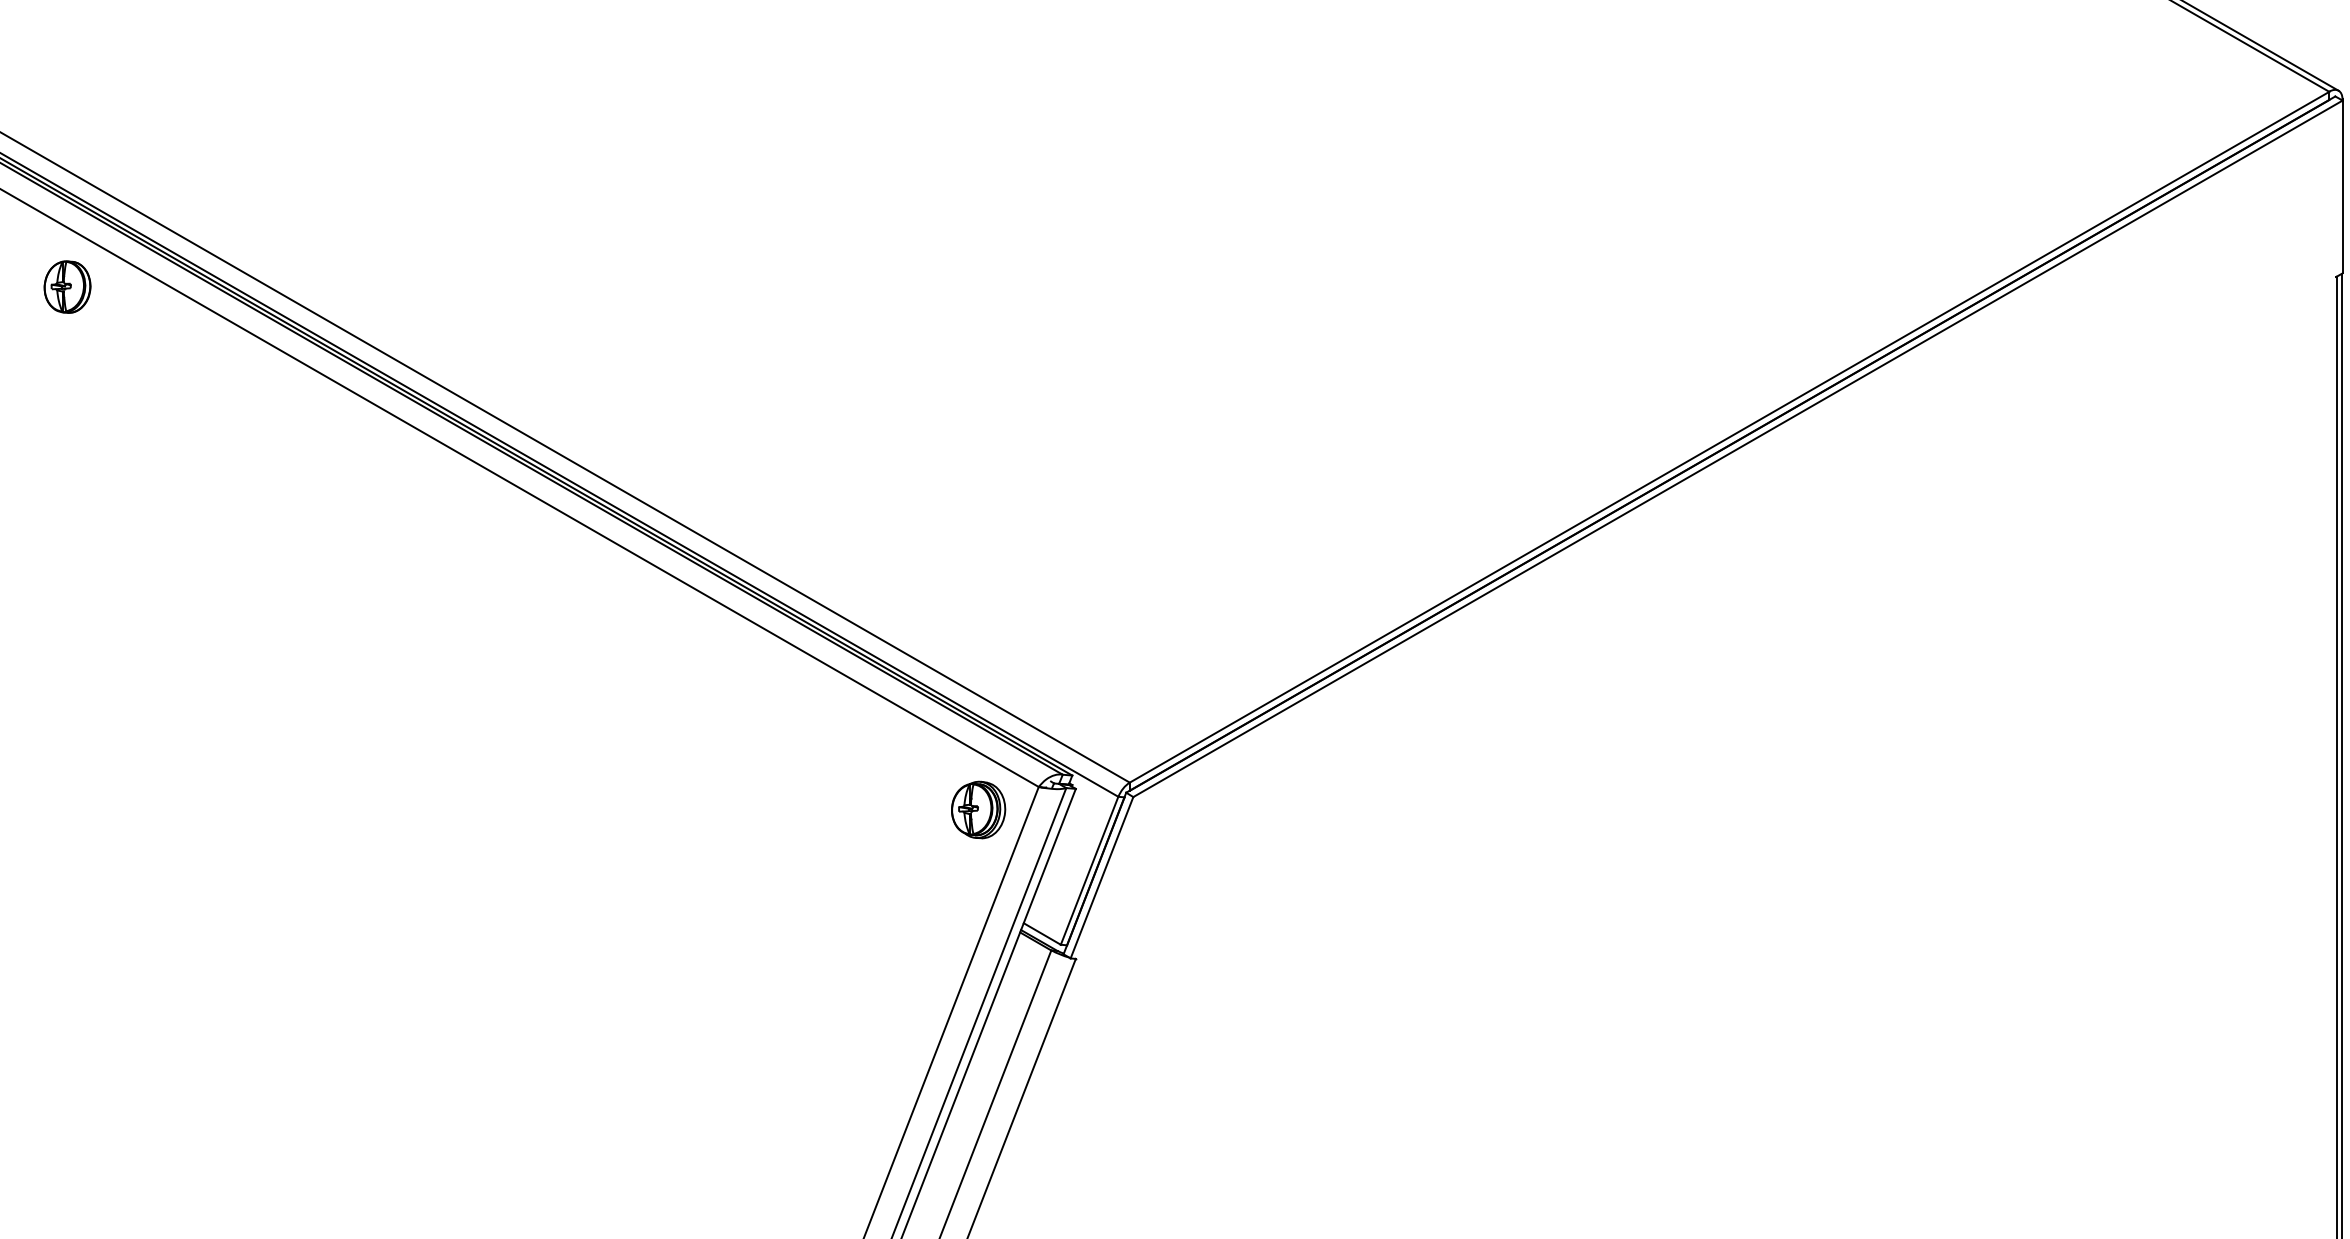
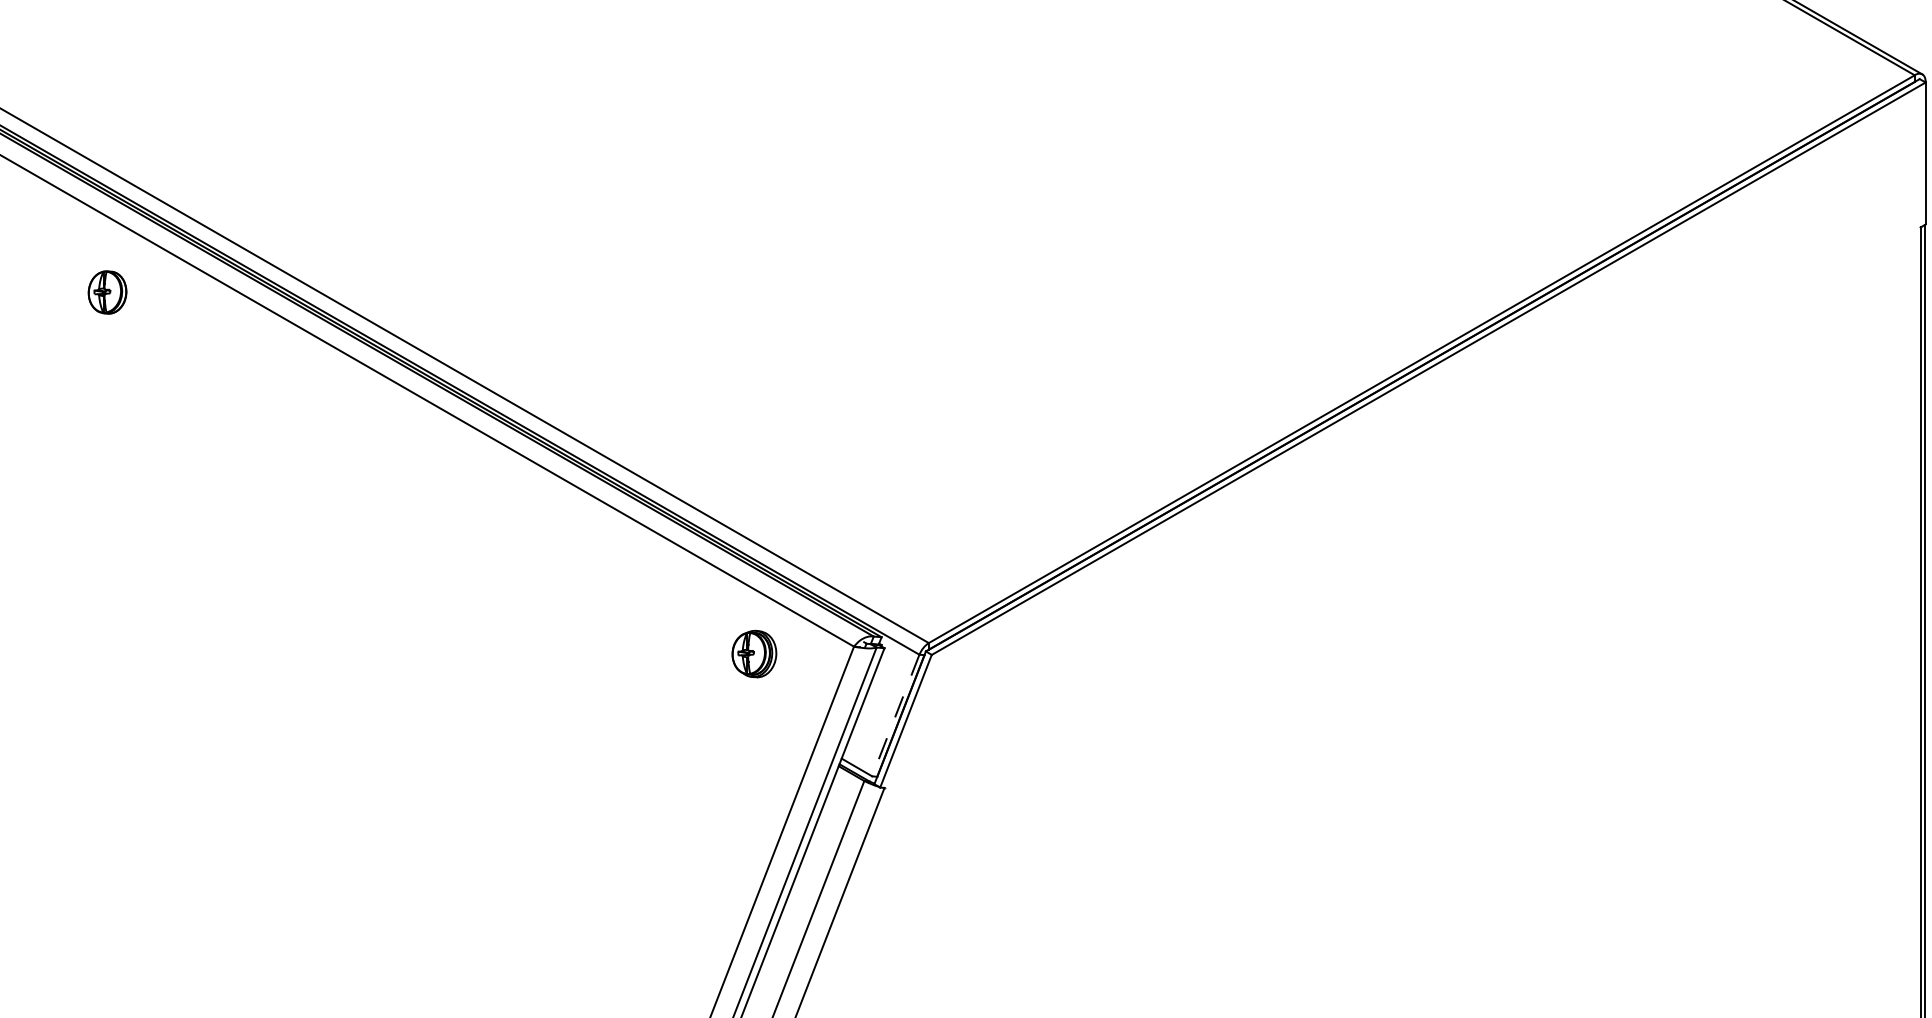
part: (67, 286) -> (107, 292), moved
part: (978, 809) -> (754, 653), moved
line: (1089, 871) -> (895, 716), solid -> dashed

